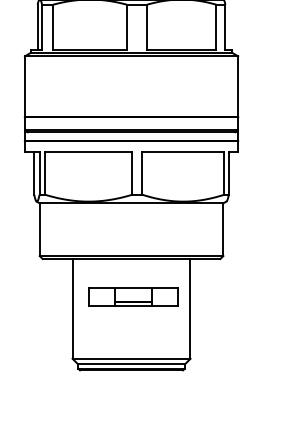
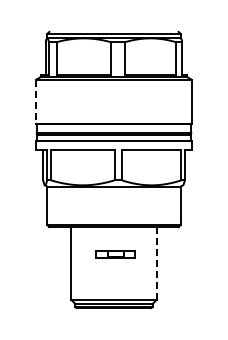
line: (24, 87) -> (36, 102), solid -> dashed
part: (133, 296) -> (115, 254), size x0.6
line: (189, 307) -> (156, 262), solid -> dashed

